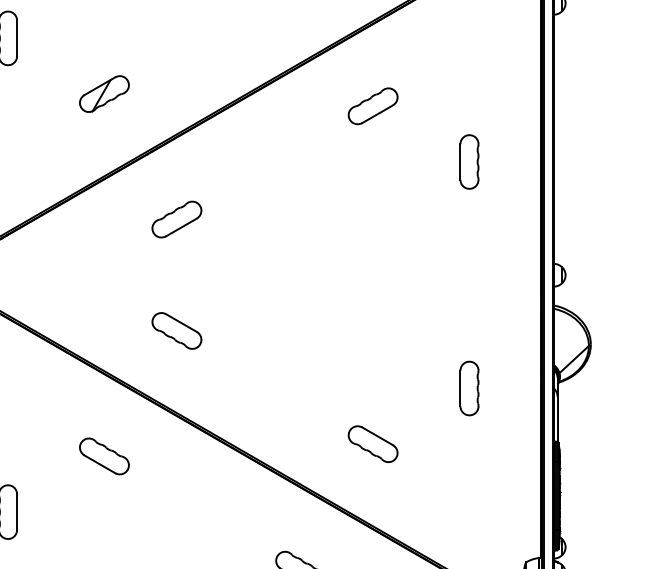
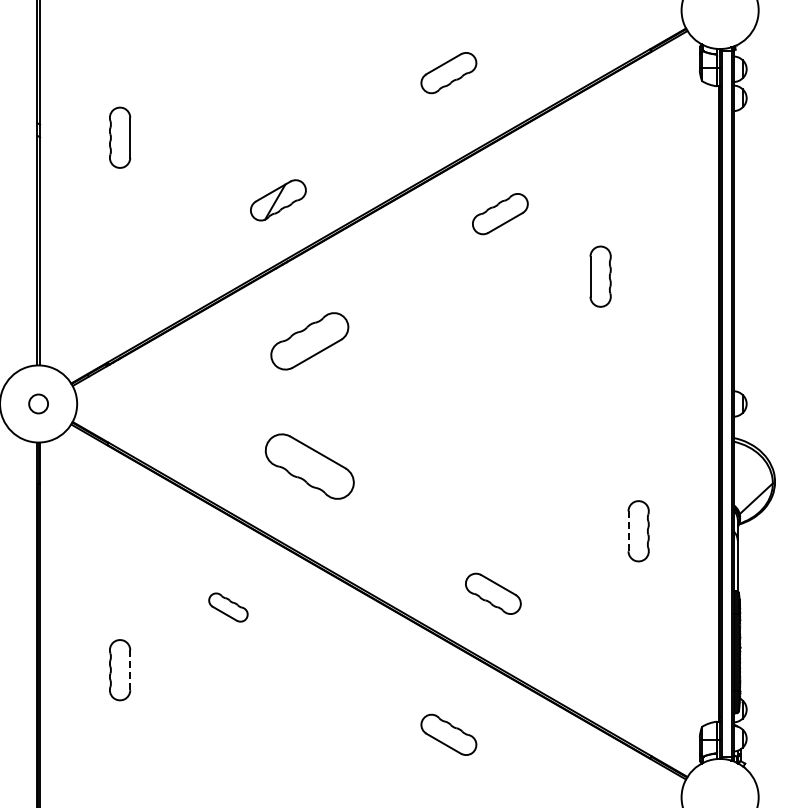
part: (104, 94) -> (278, 200), moved
part: (373, 106) -> (500, 214), moved
part: (469, 161) -> (600, 276), moved
part: (176, 219) -> (309, 341), size x1.4
part: (176, 330) -> (309, 466), size x1.6
line: (460, 388) -> (628, 531), solid -> dashed
part: (373, 443) -> (493, 593), moved
part: (104, 456) -> (228, 607), size x0.7
line: (17, 511) -> (130, 669), solid -> dashed

